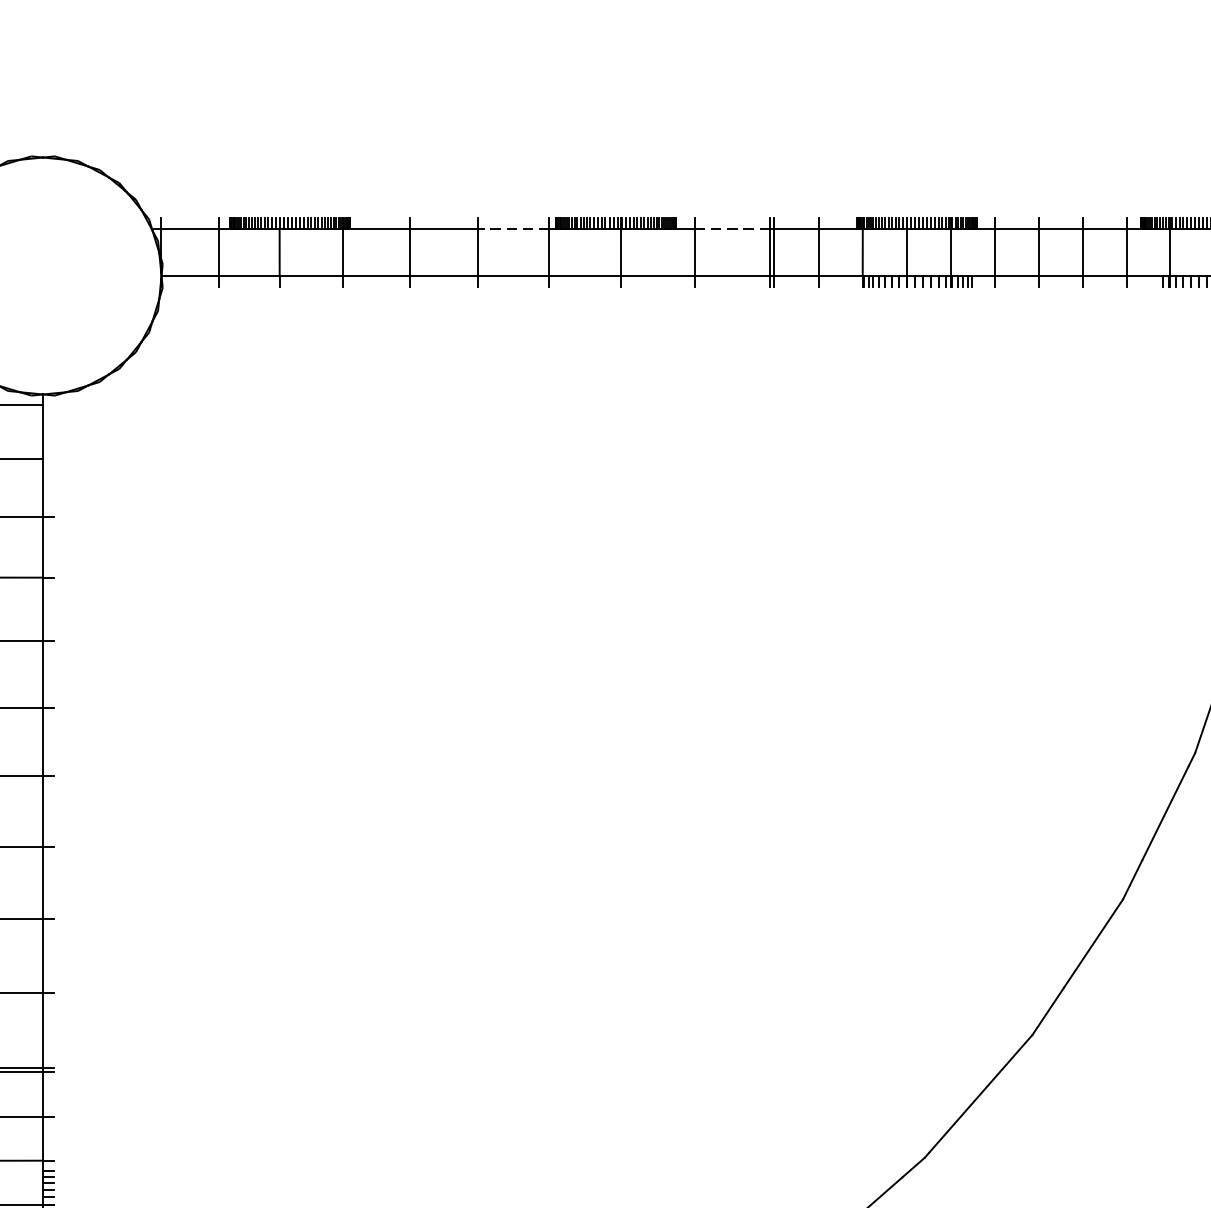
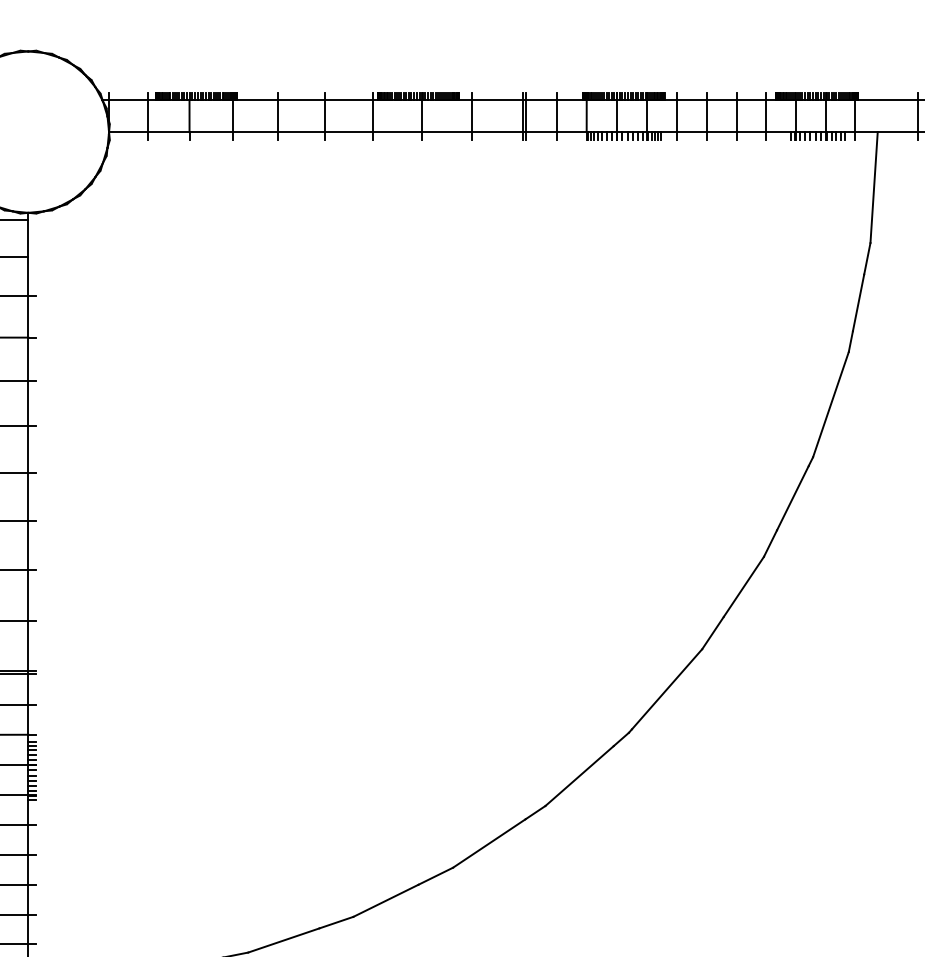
line: (513, 229) -> (348, 100), dashed -> solid
line: (733, 229) -> (498, 100), dashed -> solid

